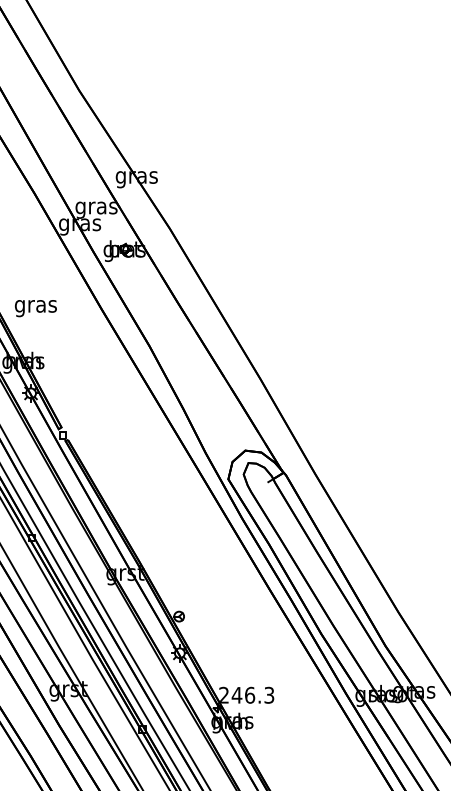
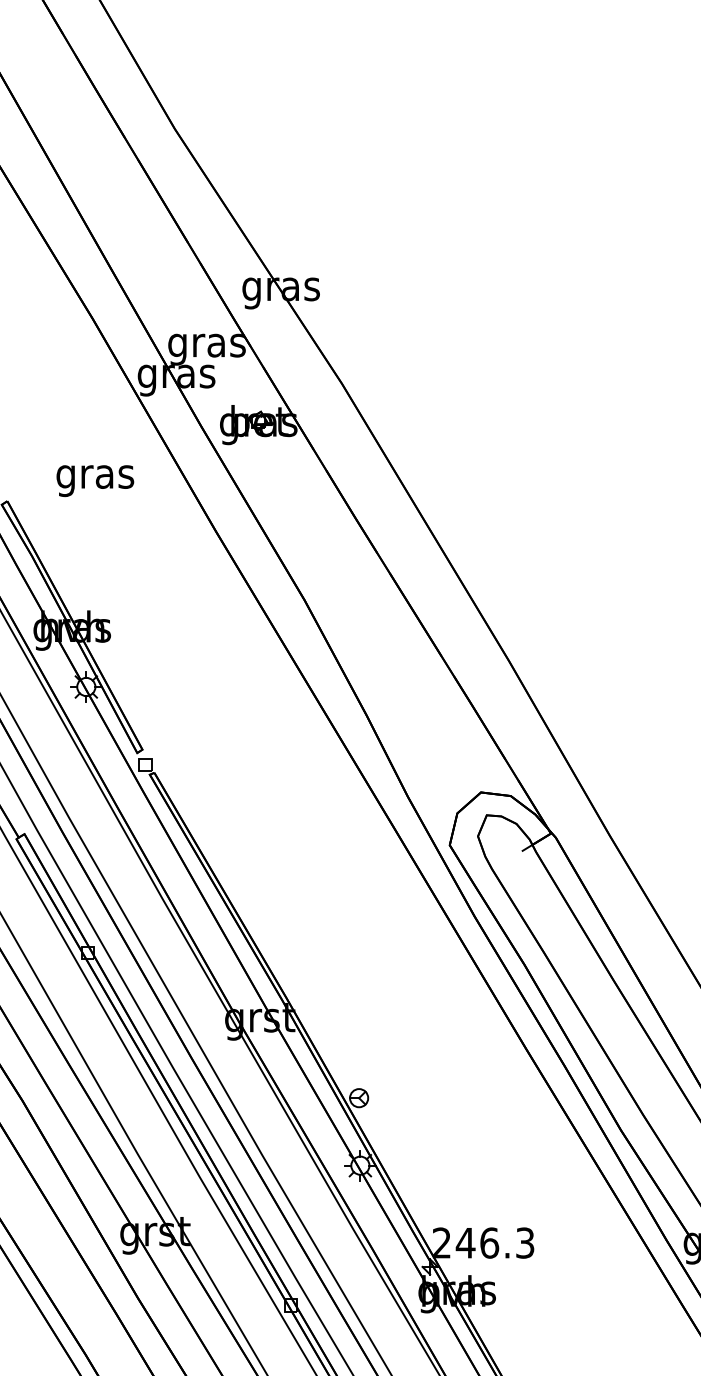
text: (35, 308) -> (94, 480), moved

